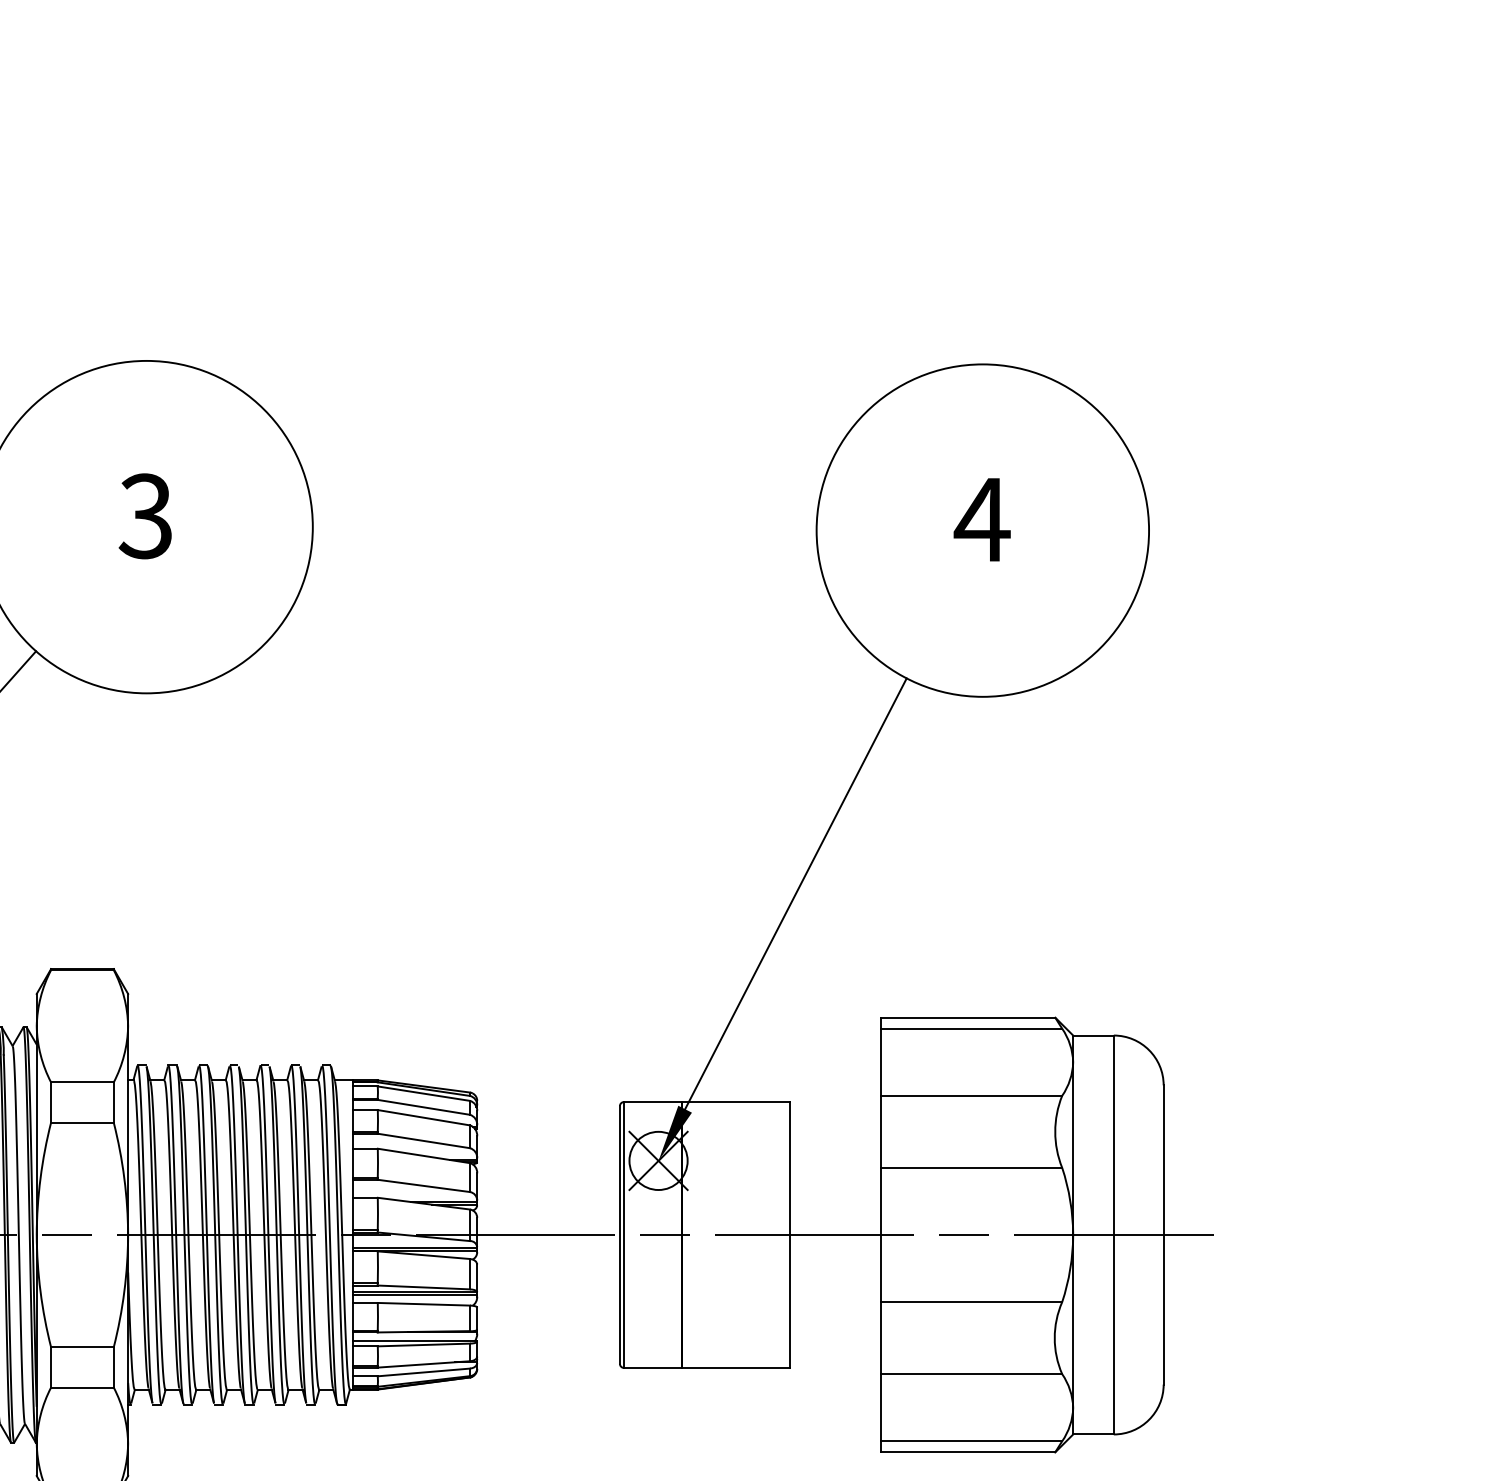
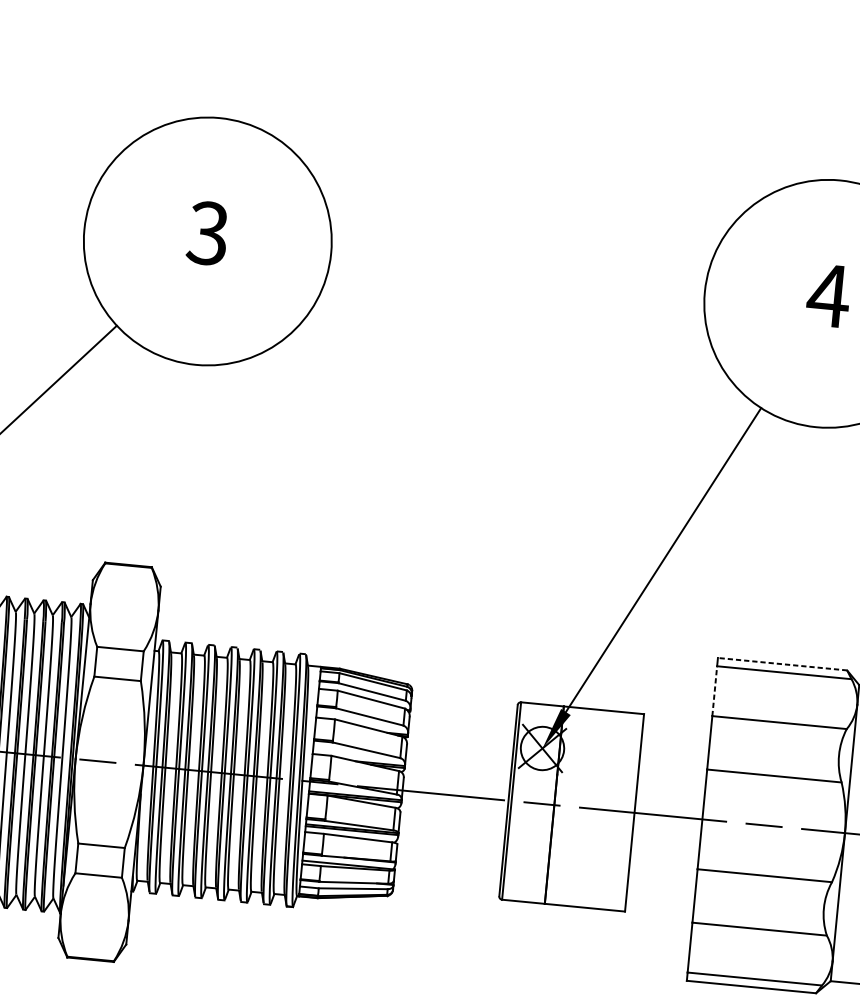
line: (967, 1017) -> (782, 664), solid -> dashed
line: (881, 1062) -> (715, 691), solid -> dashed

